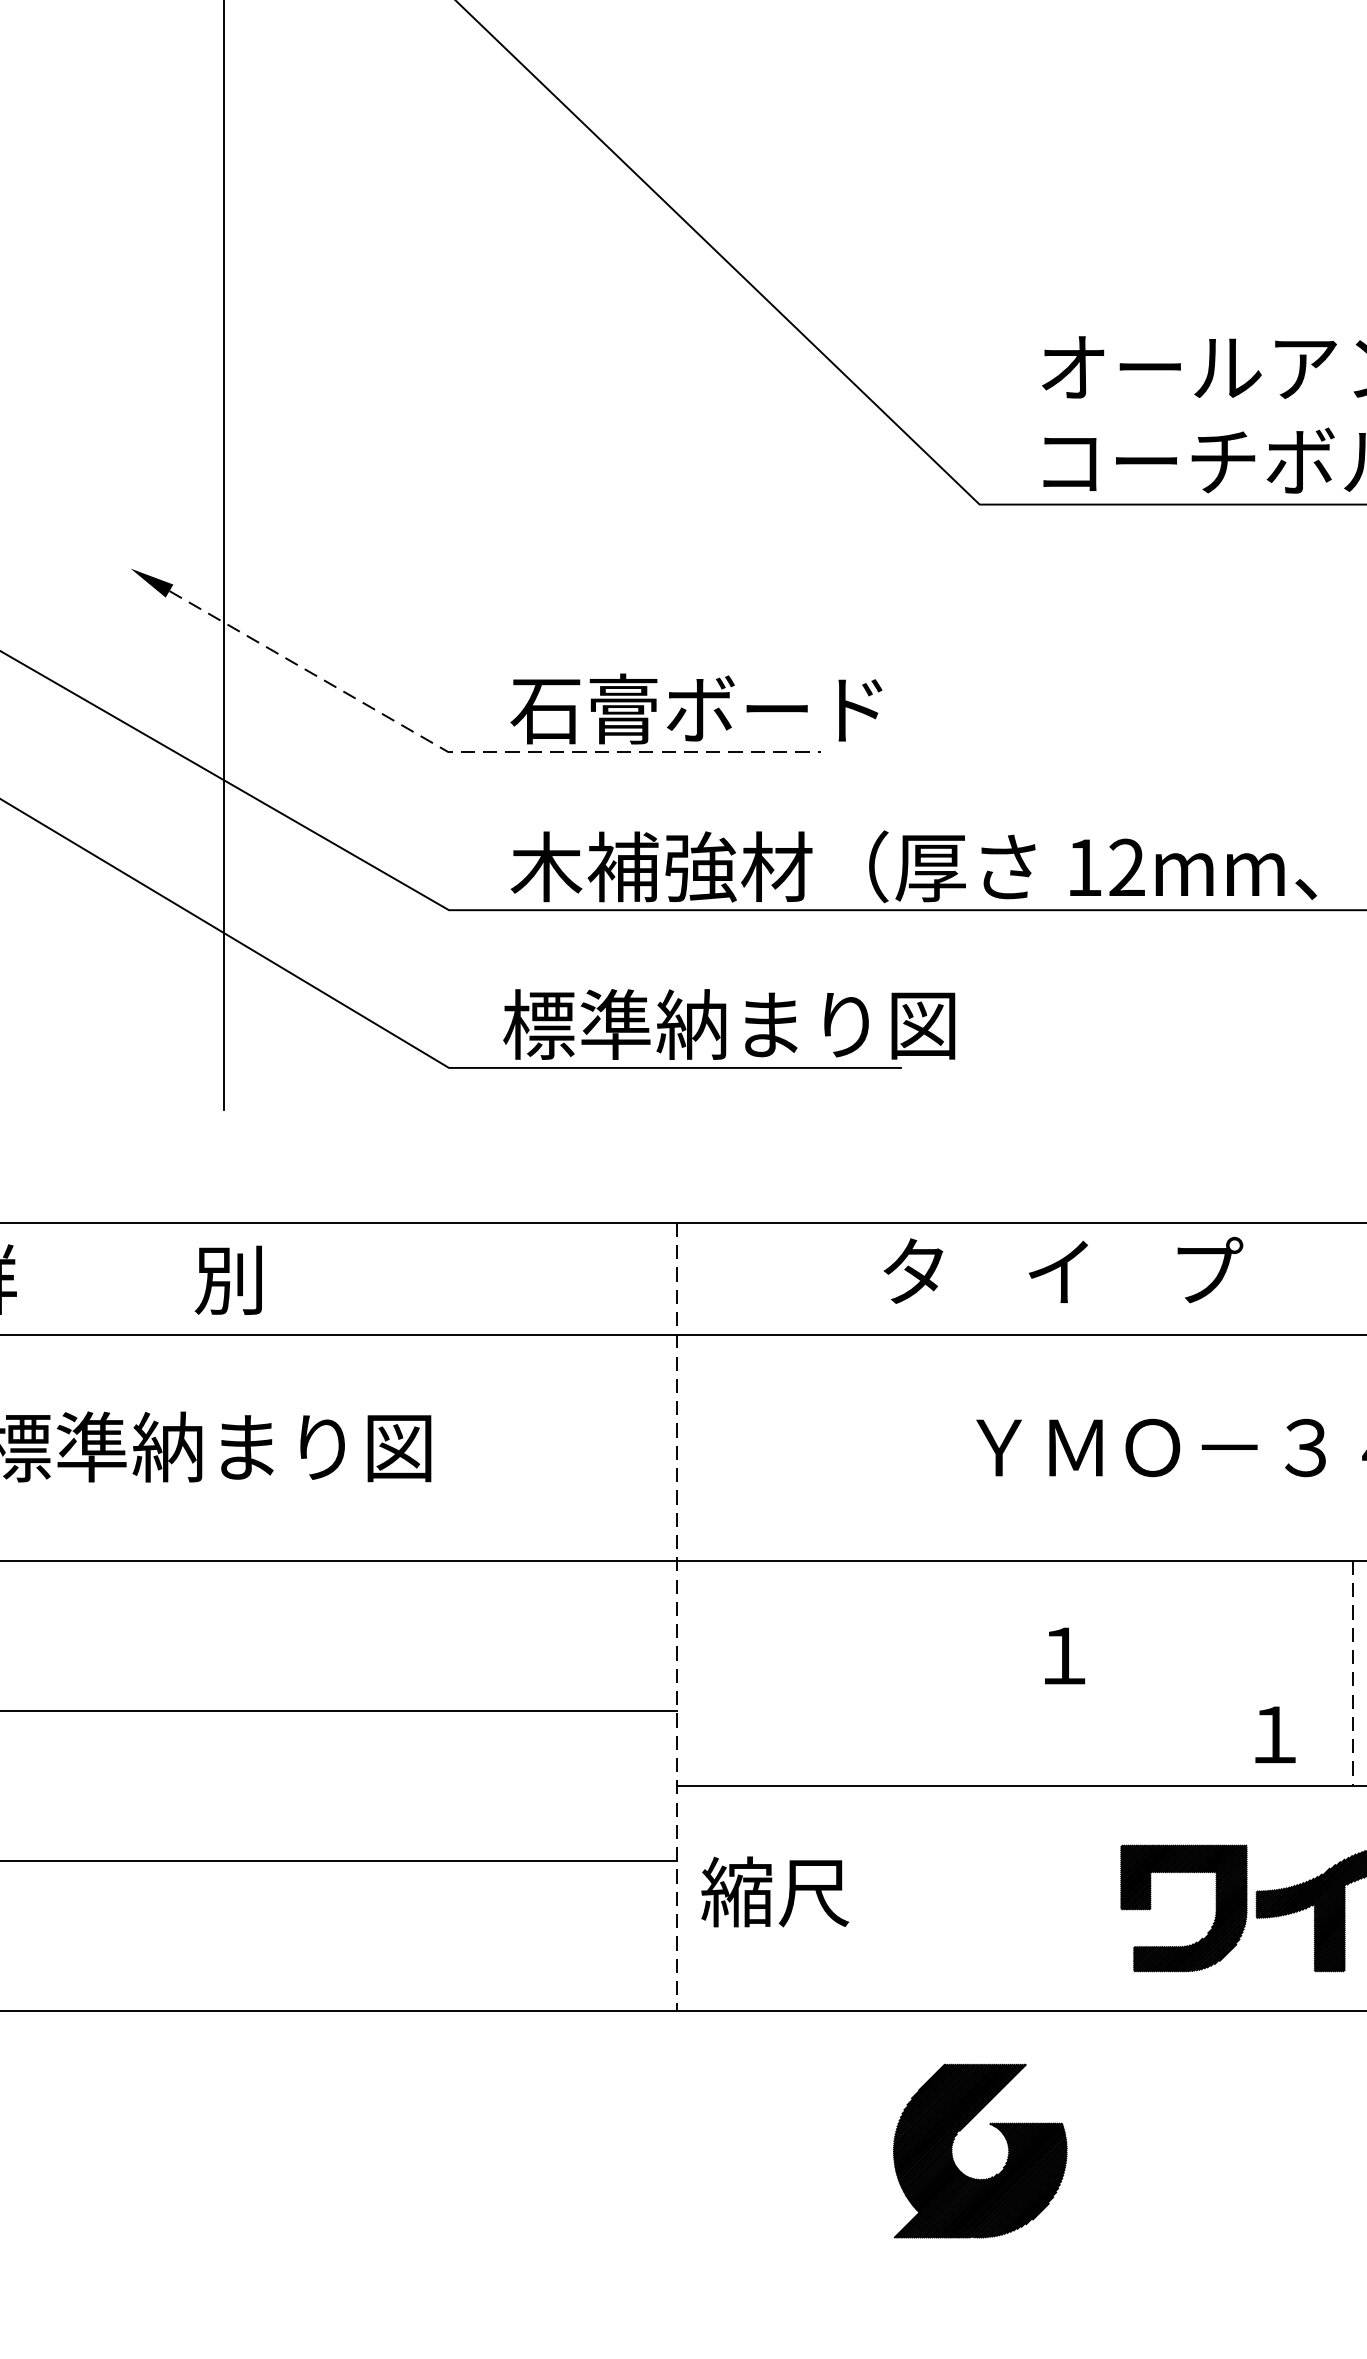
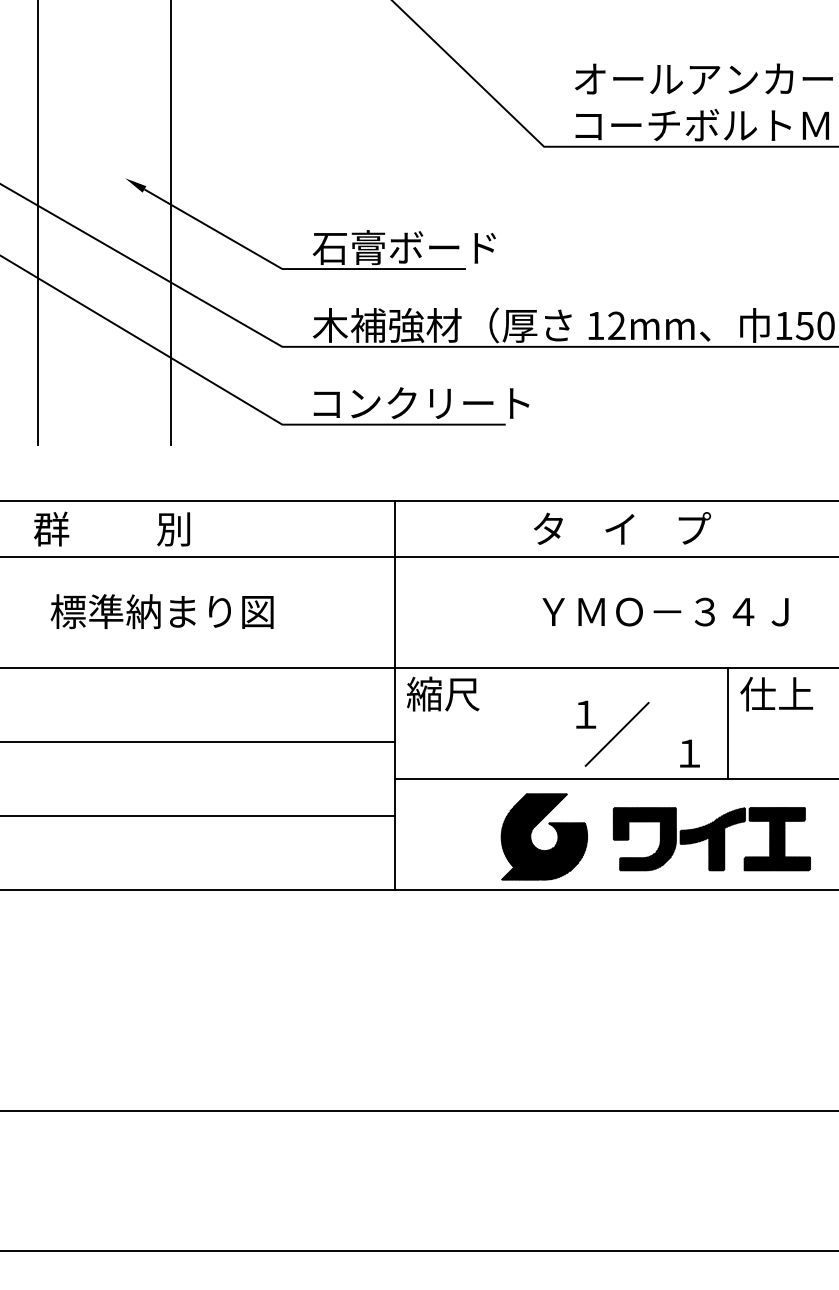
line: (473, 753) -> (294, 269), dashed -> solid
text: (729, 1023) -> (420, 402), 標準納まり図 -> コンクリート
text: (1063, 1270) -> (622, 528), moved
line: (676, 1617) -> (394, 695), dashed -> solid
line: (1353, 1673) -> (728, 723), dashed -> solid
line: (1126, 1694) -> (616, 733), added
text: (775, 1890) -> (443, 693), moved
part: (992, 2127) -> (550, 825), moved

